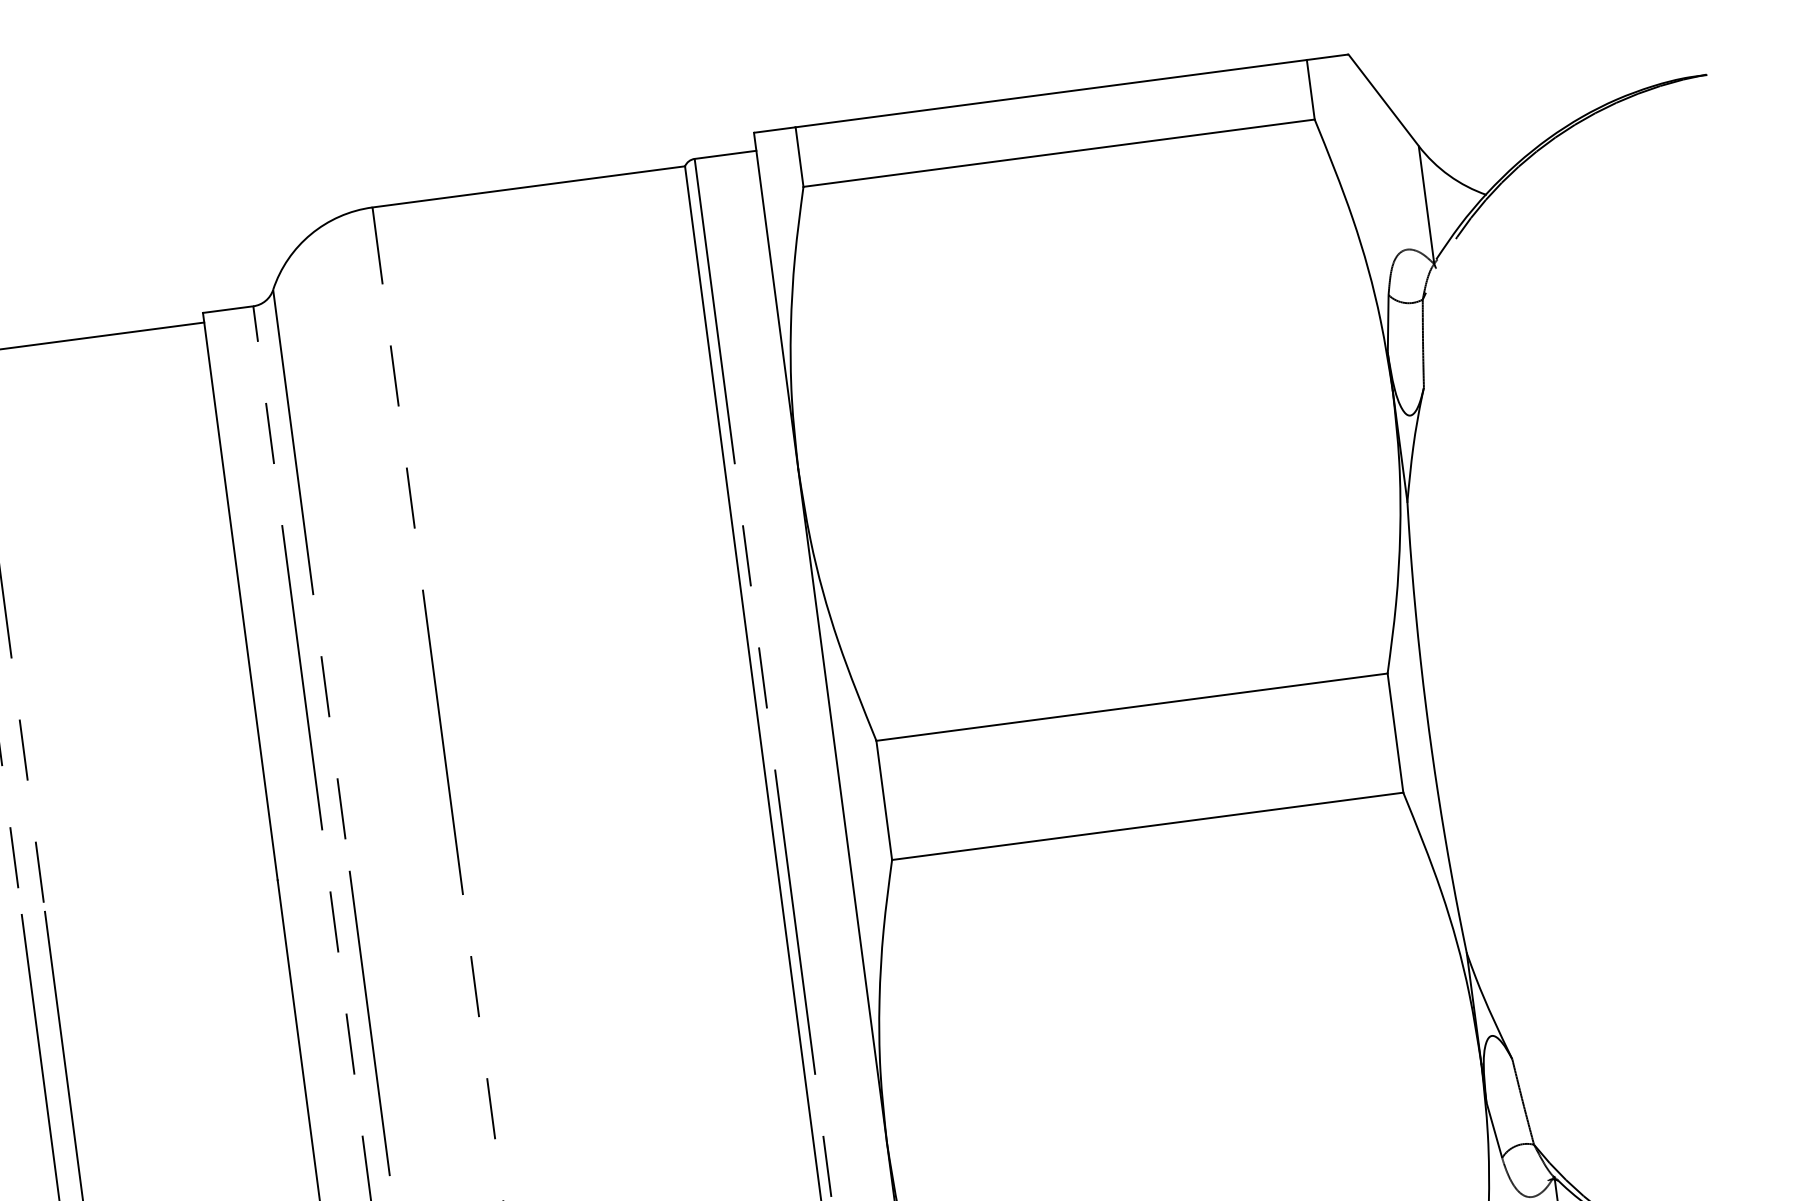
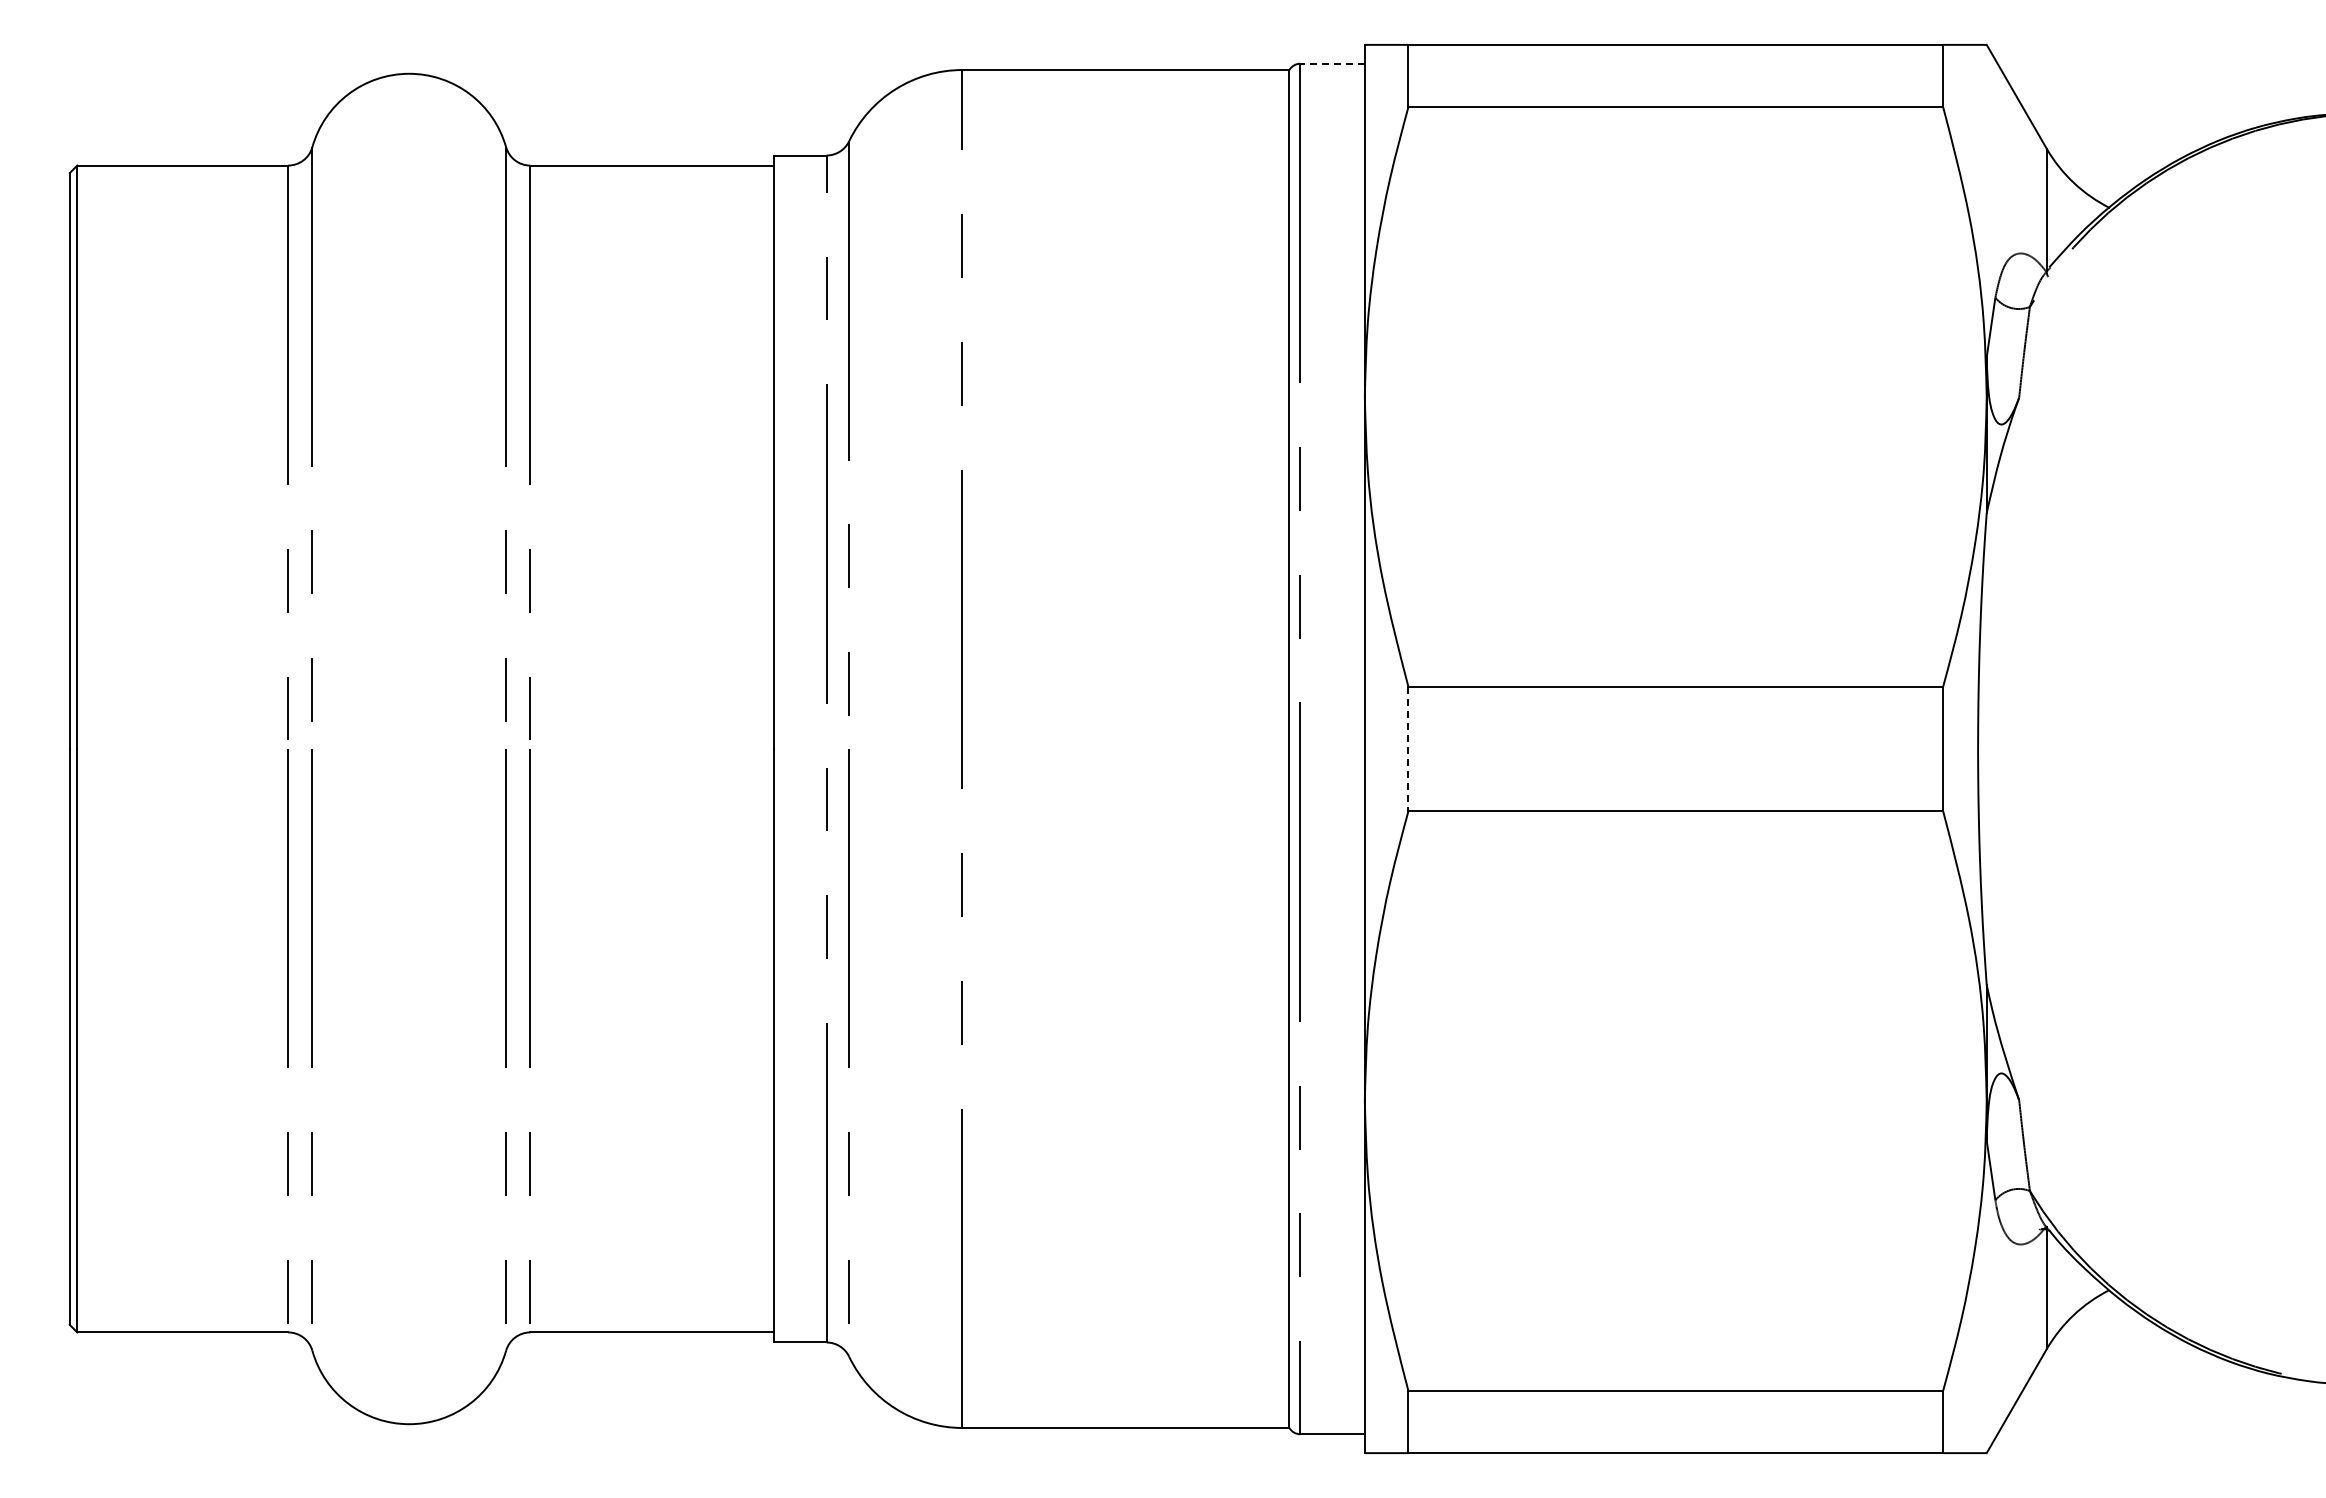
line: (725, 154) -> (1332, 63), solid -> dashed
line: (884, 800) -> (1408, 749), solid -> dashed

